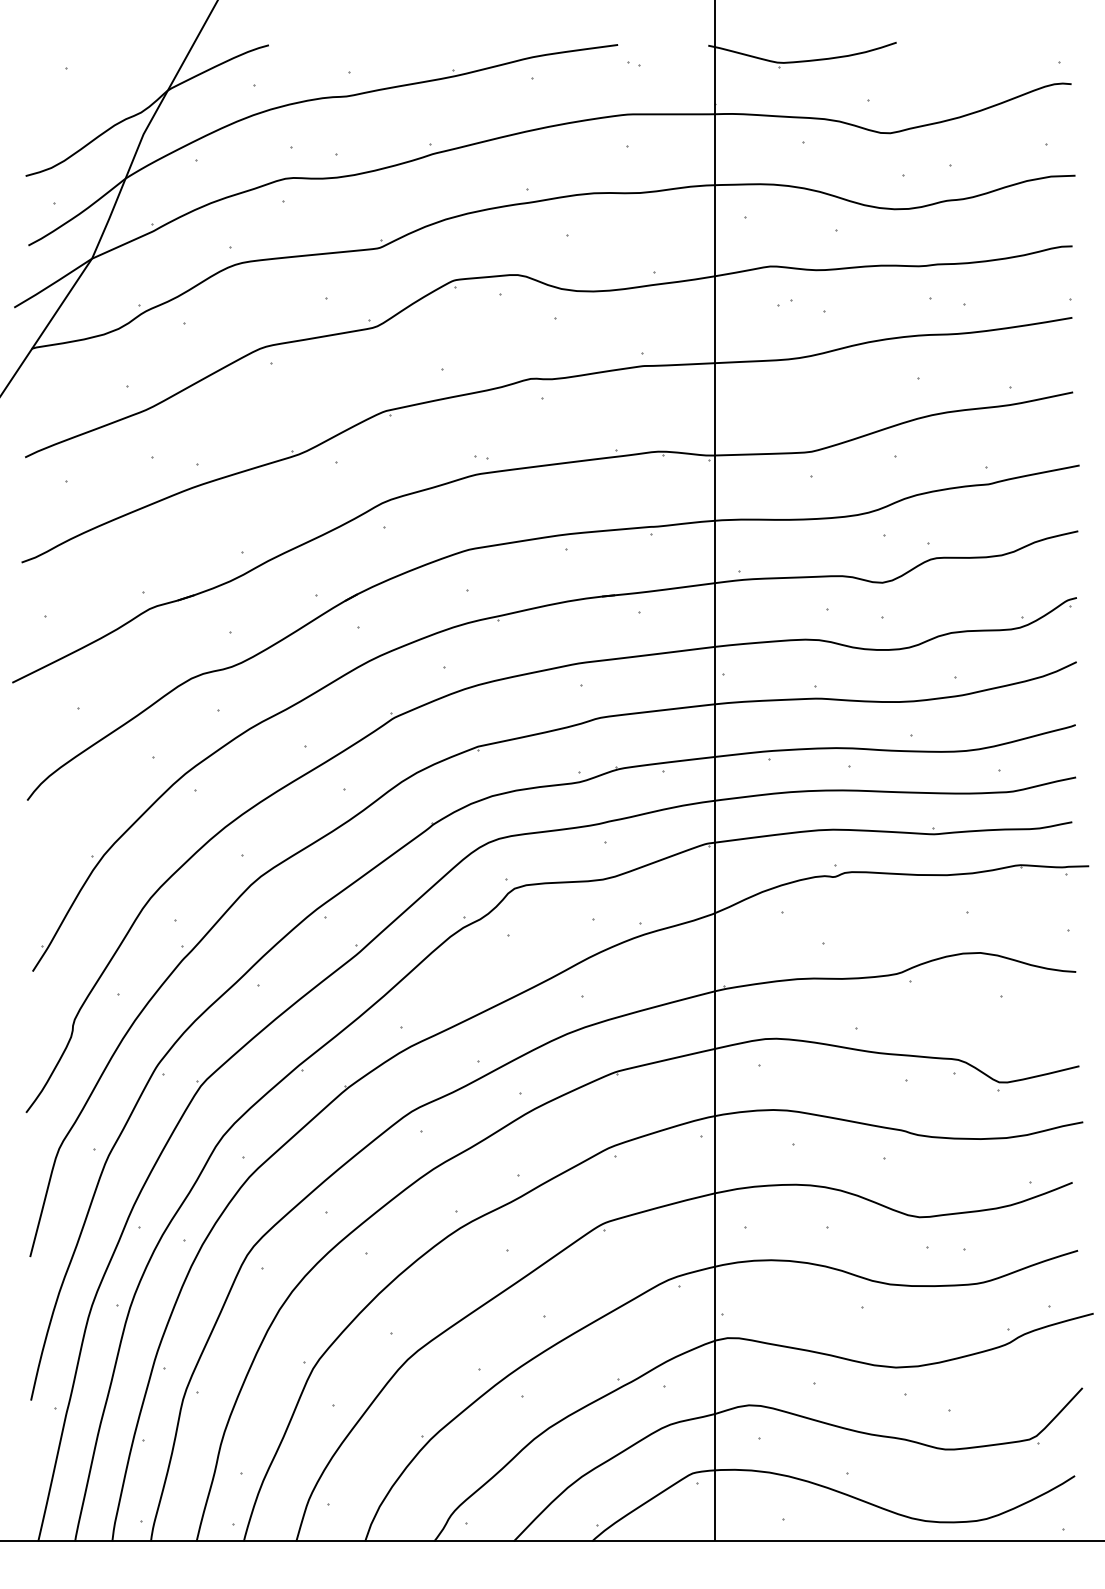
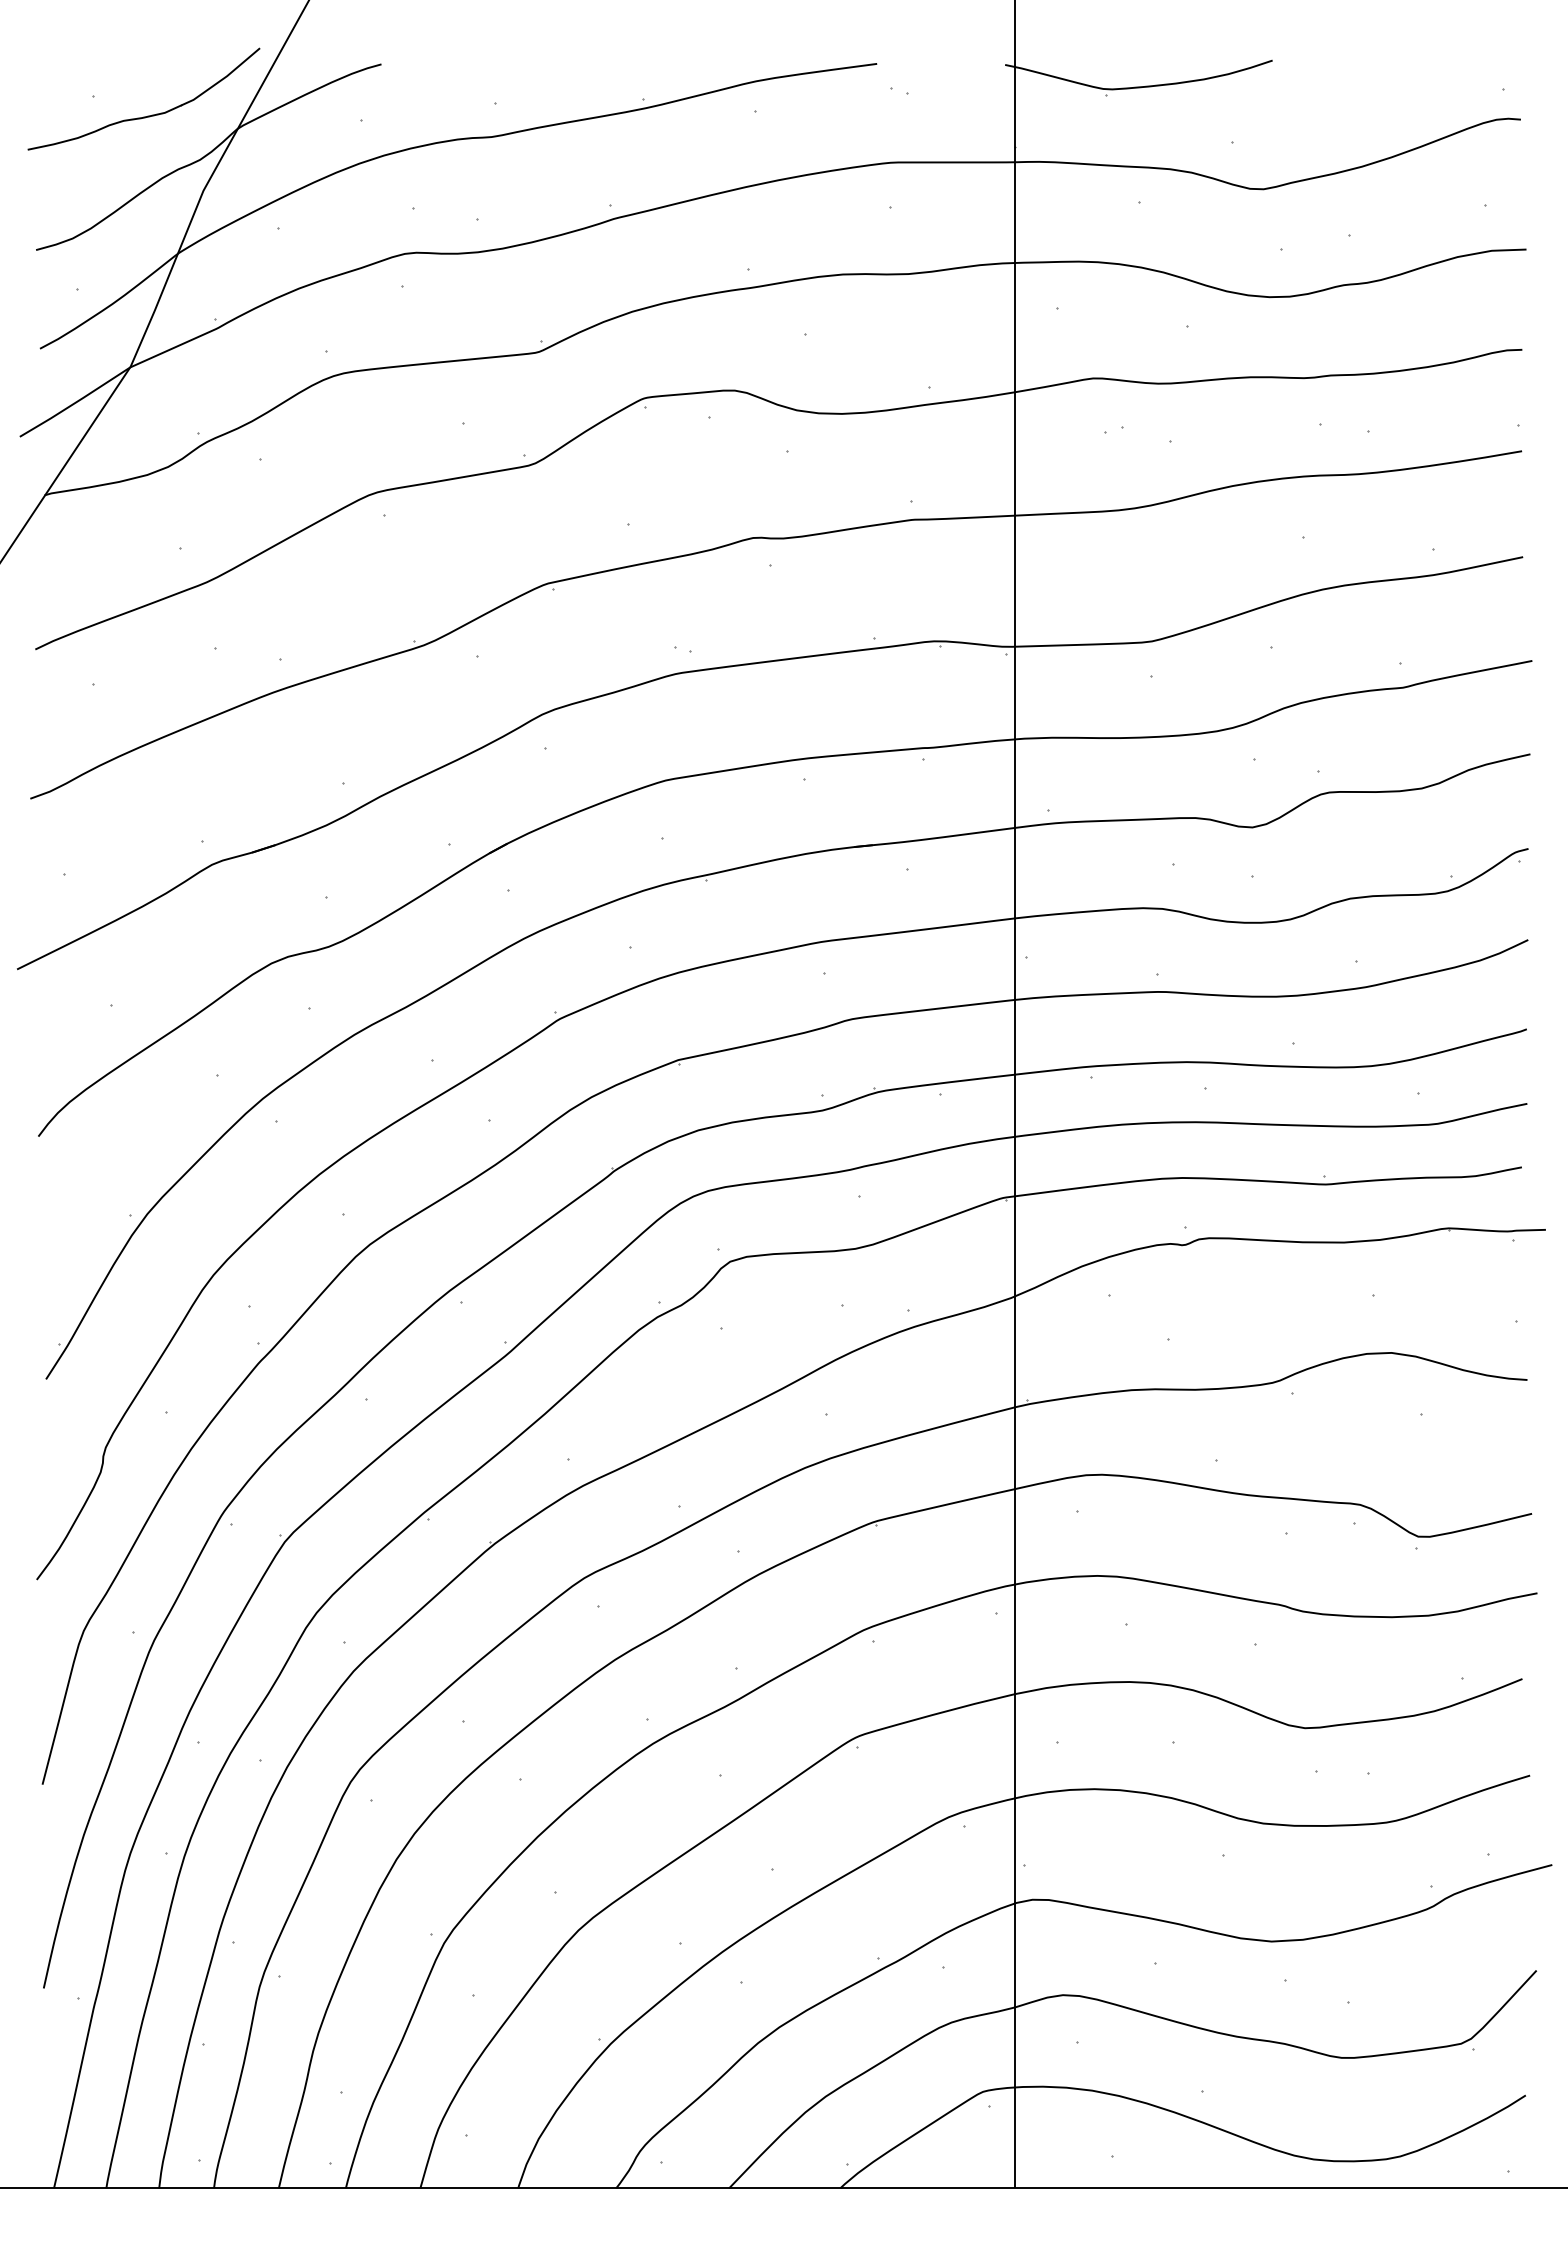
part: (104, 81) -> (147, 115), added

